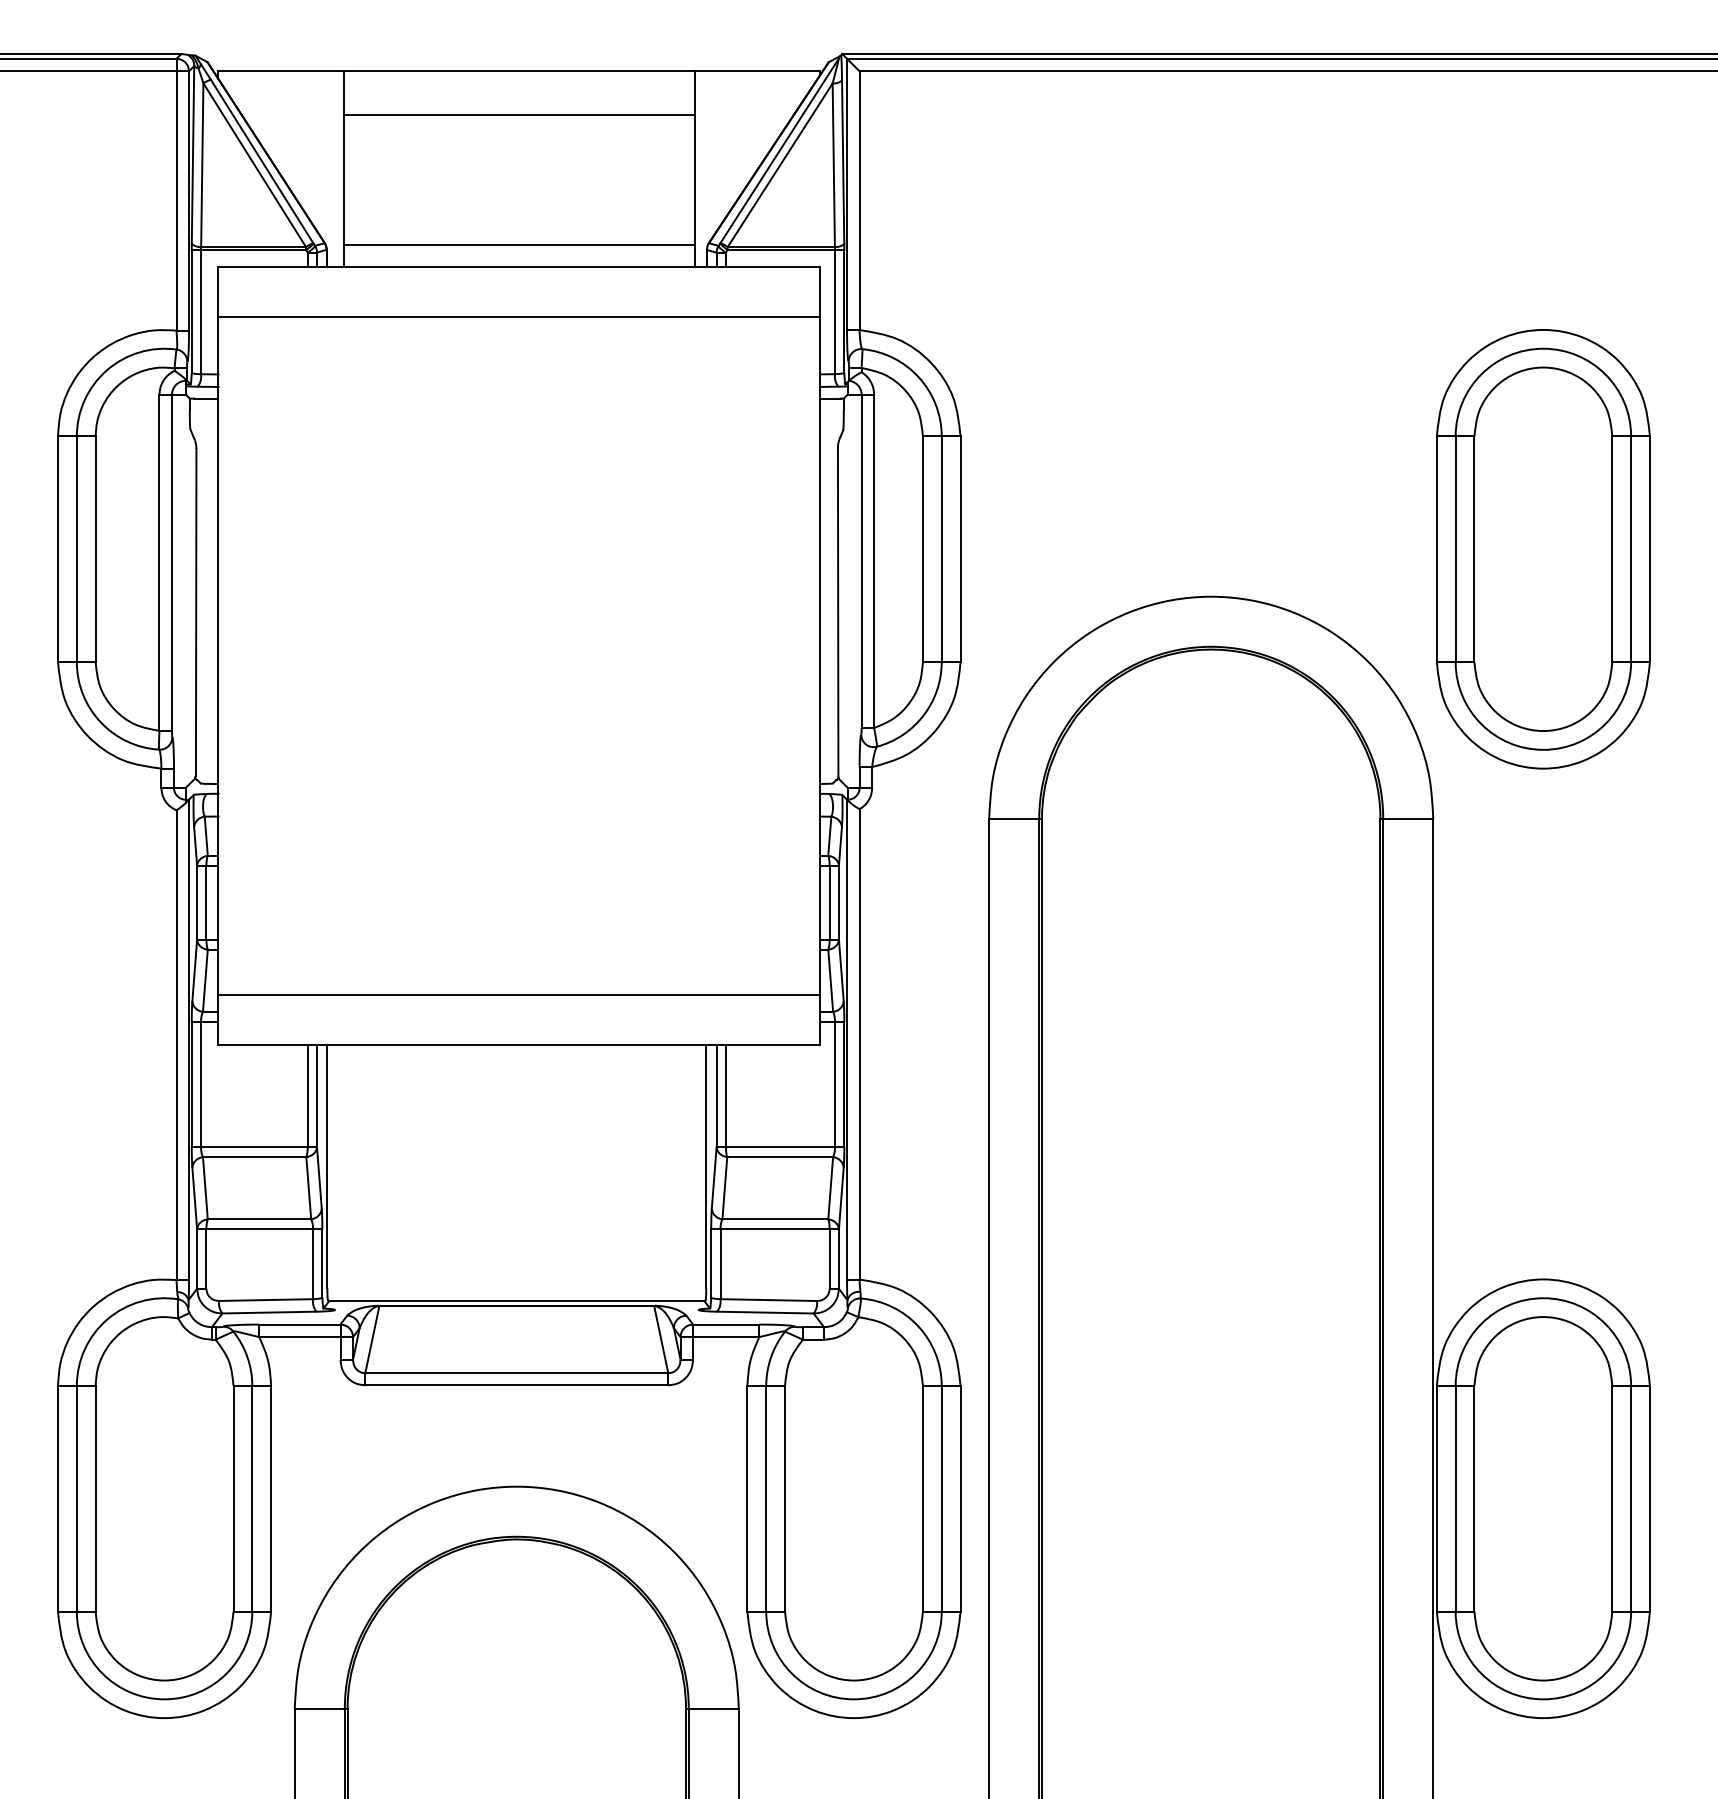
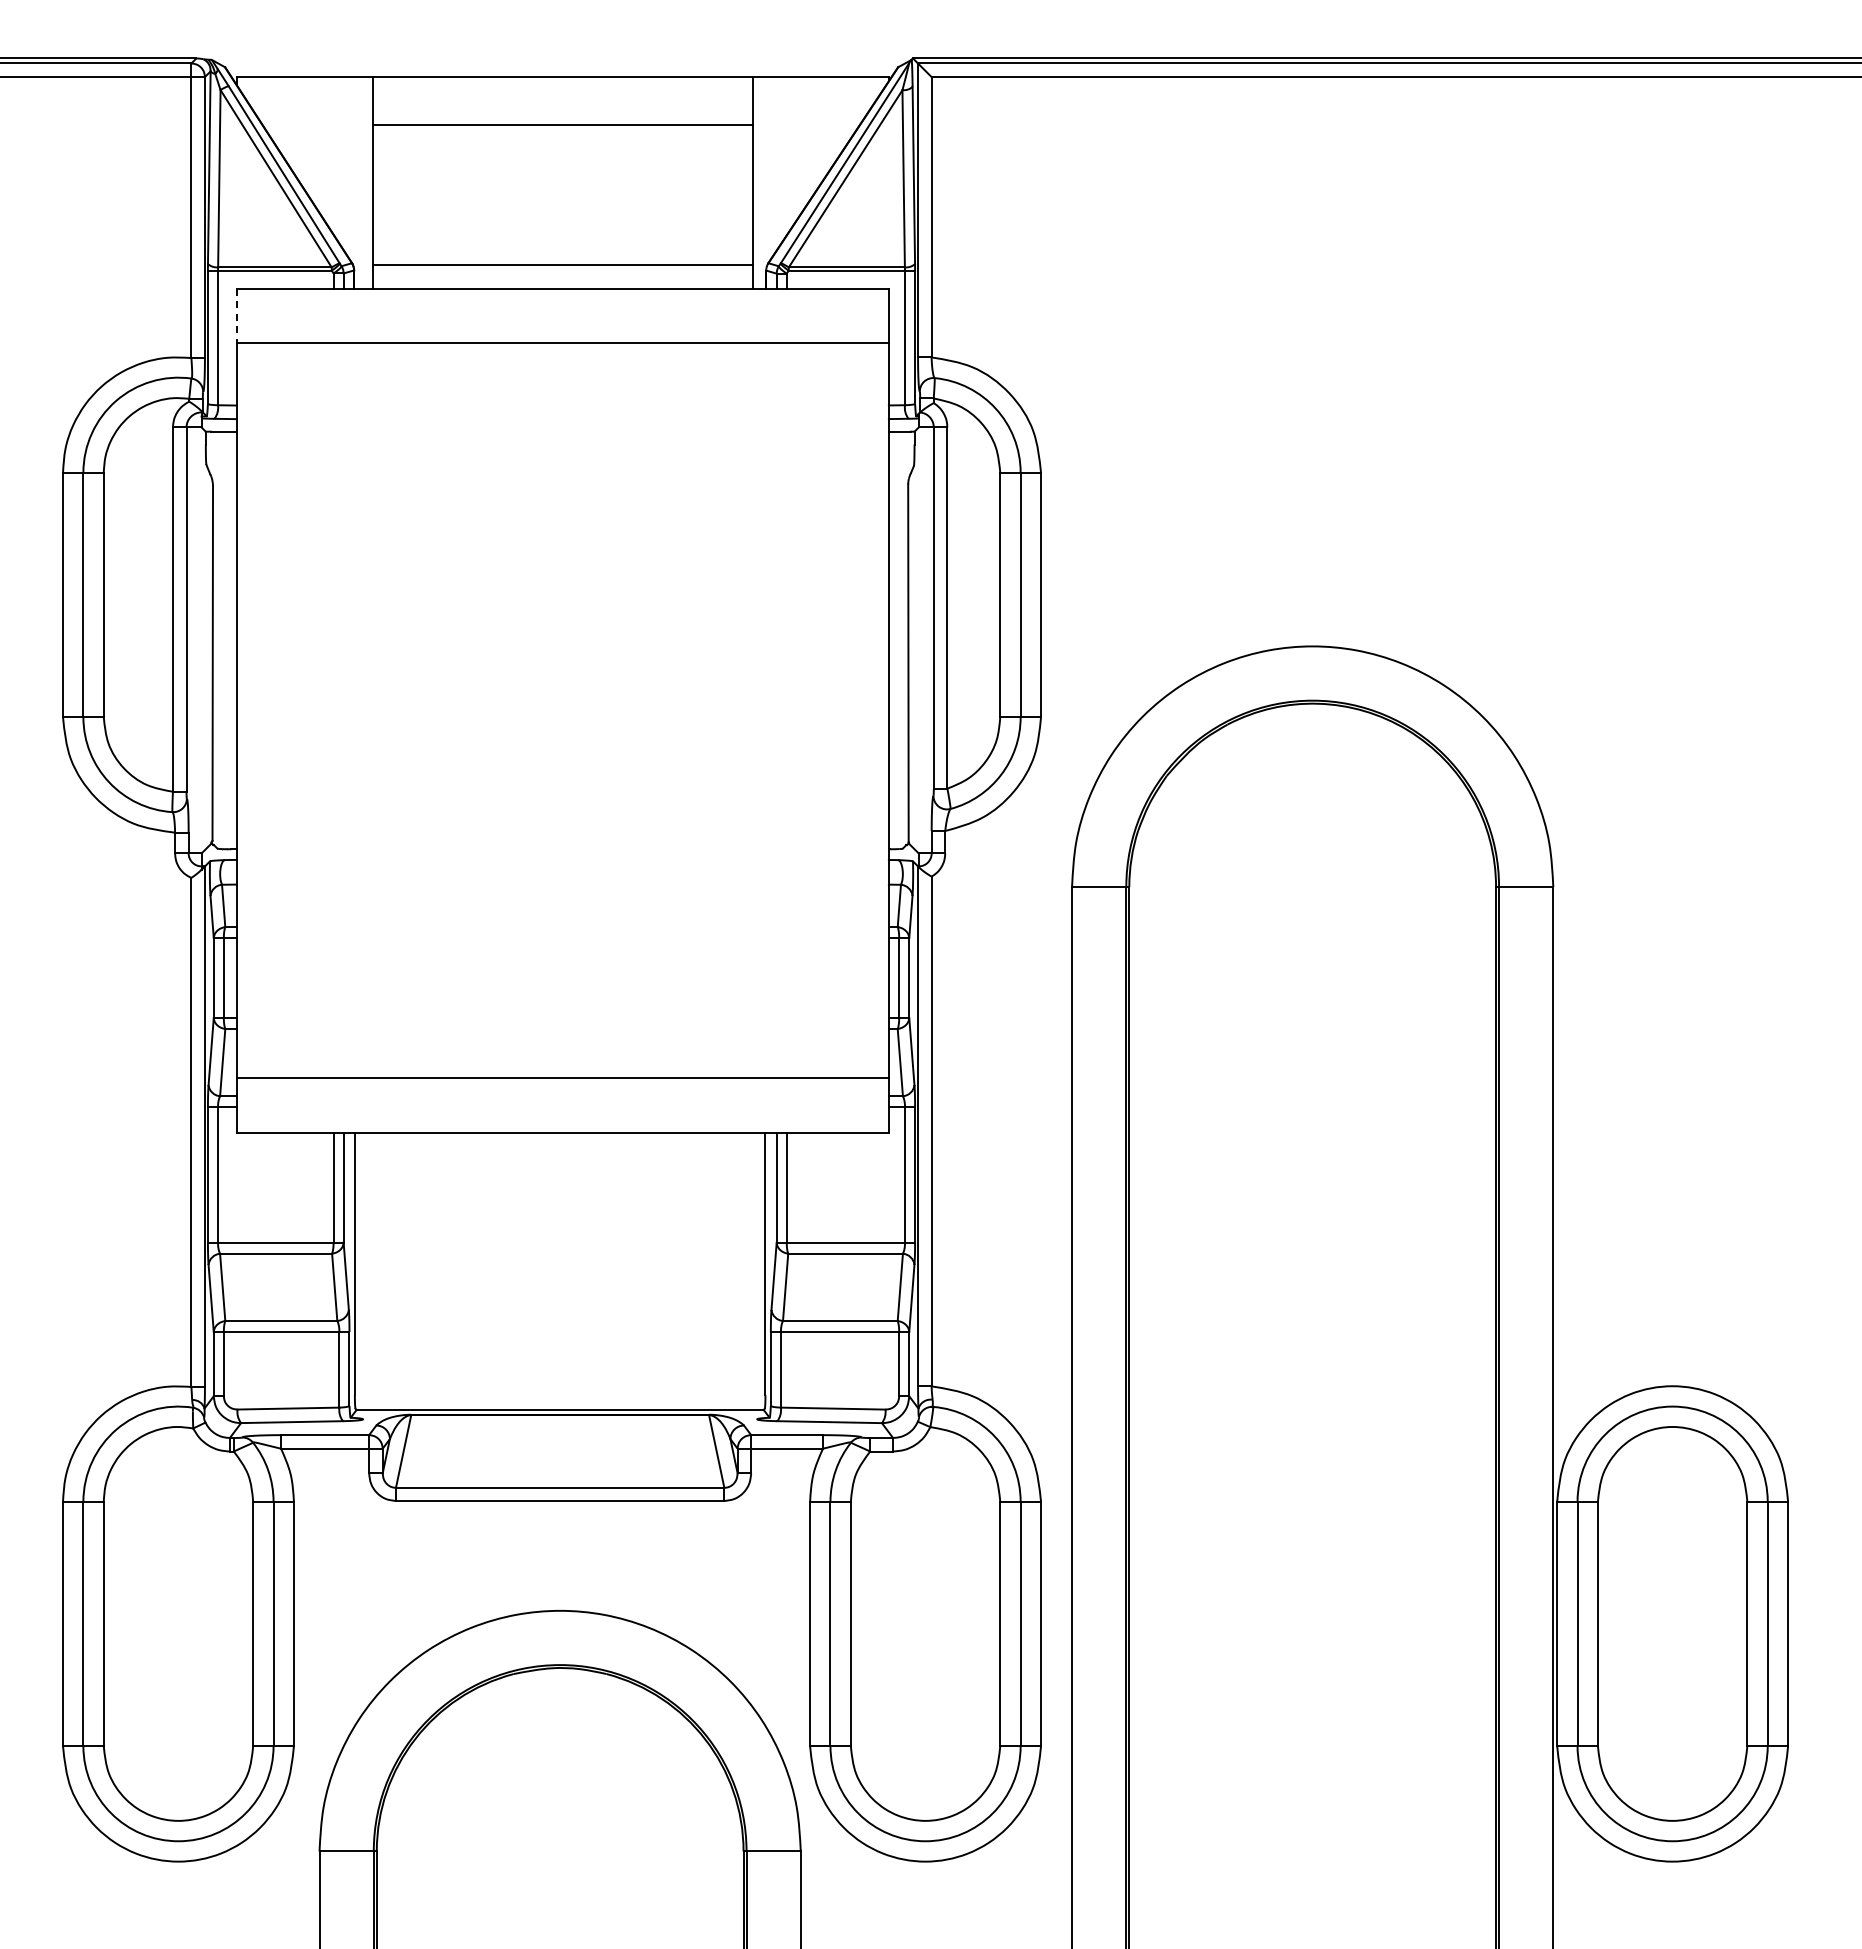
line: (218, 292) -> (236, 316), solid -> dashed
part: (1543, 548) -> (1672, 594), removed

